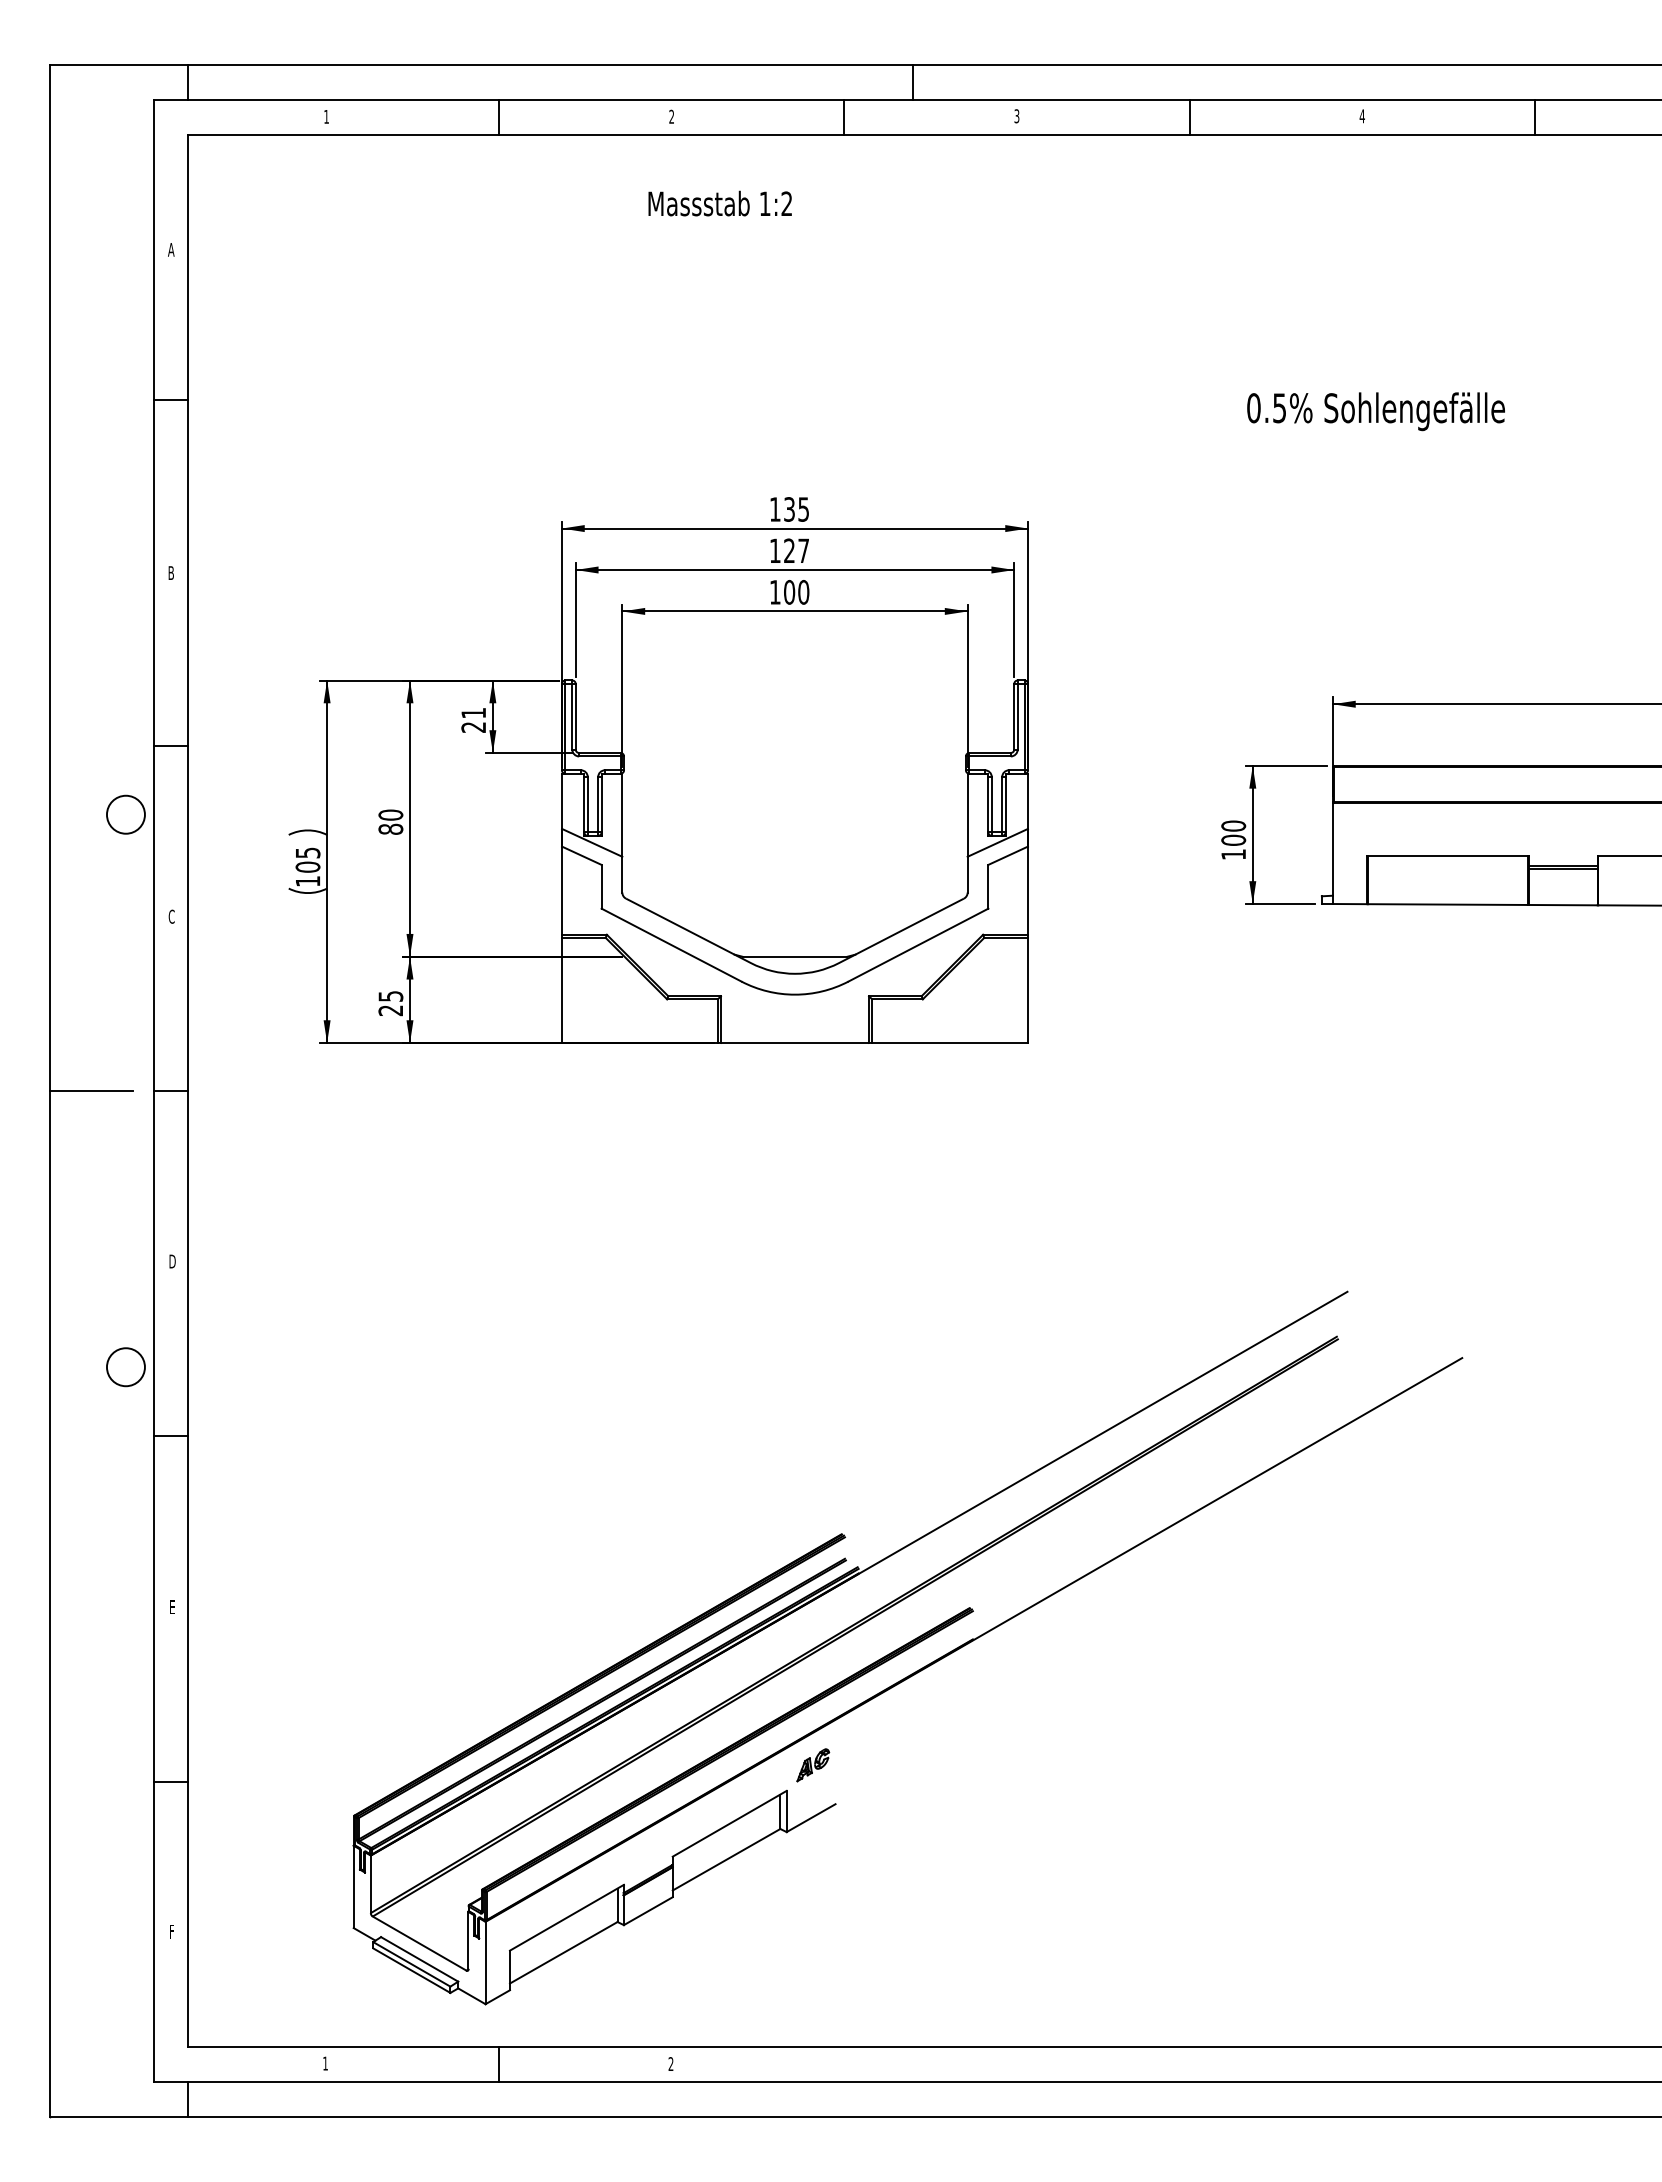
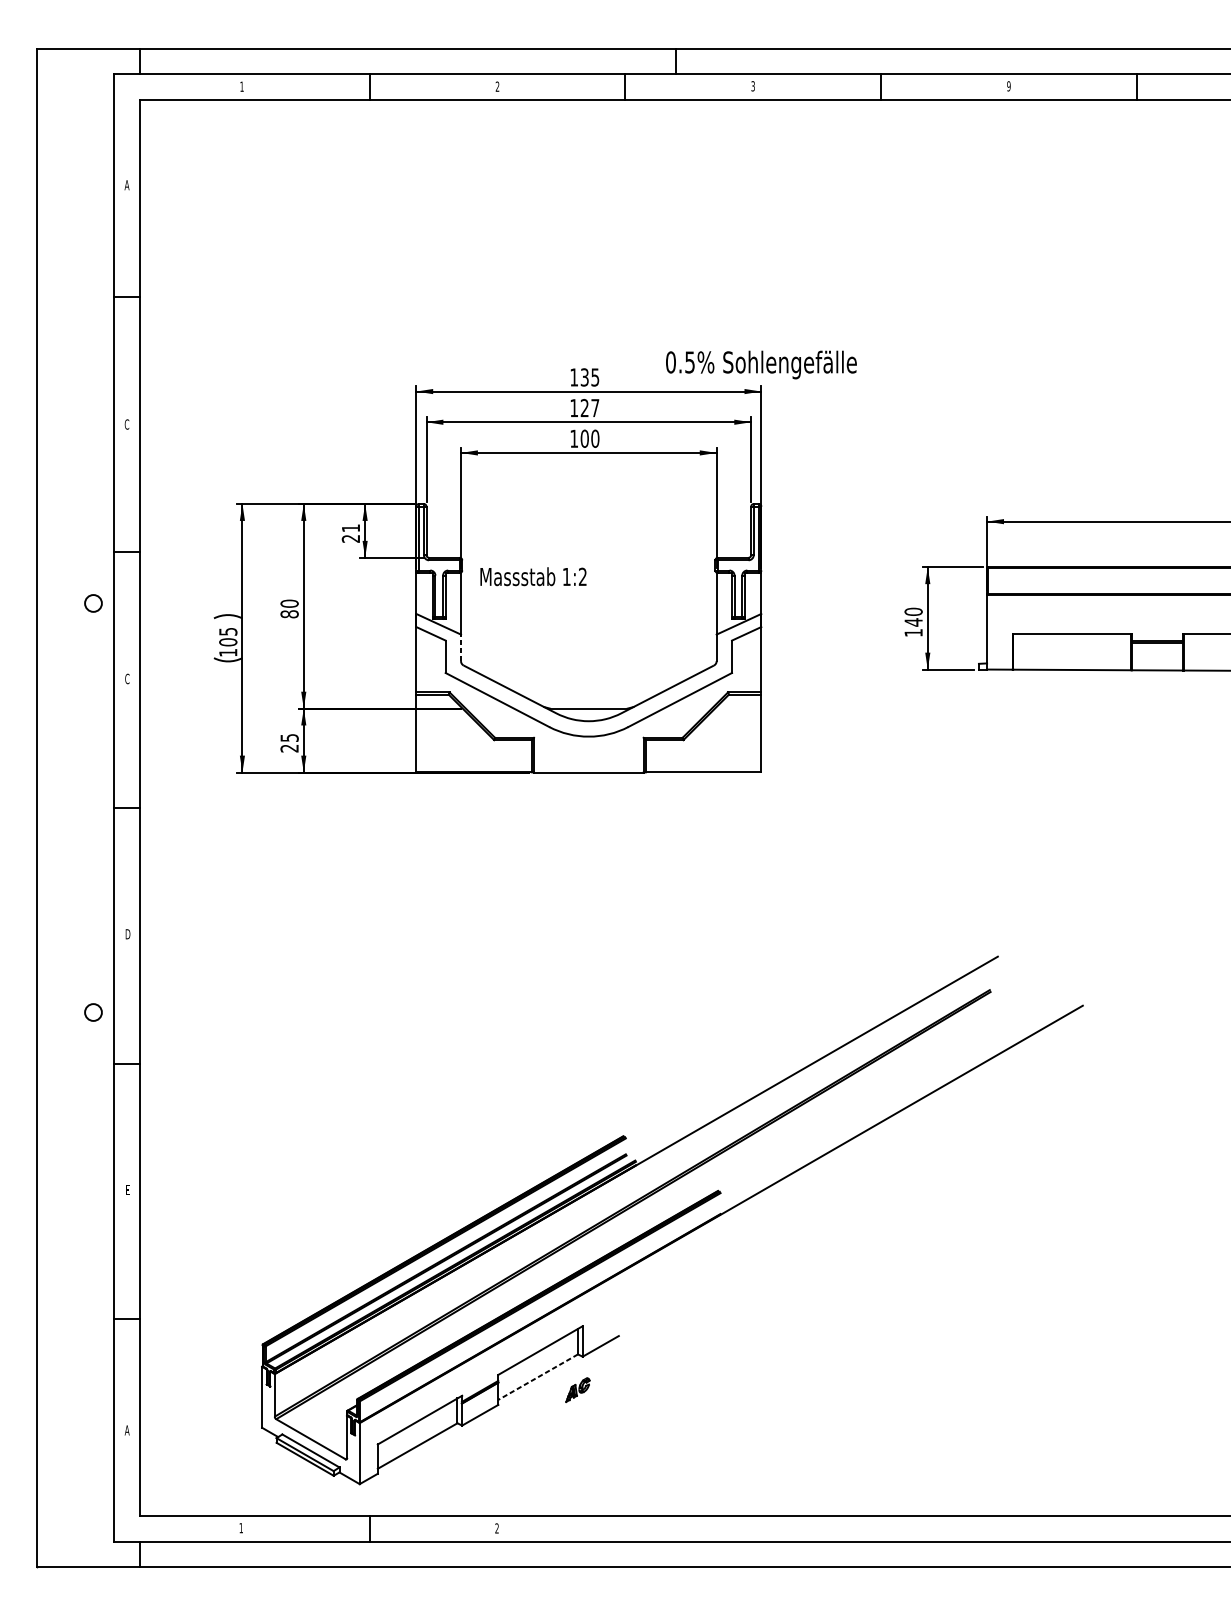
text: (1361, 116) -> (1008, 86), 4 -> 9
text: (719, 203) -> (532, 576), moved
text: (1375, 411) -> (760, 364), moved
text: (171, 573) -> (127, 424), B -> C
circle: (125, 814) -> (93, 603), size x0.6
text: (1233, 840) -> (913, 622), 100 -> 140
line: (622, 874) -> (461, 647), solid -> dashed
line: (91, 1091) -> (67, 808), removed
circle: (125, 1367) -> (93, 1012), size x0.6
part: (813, 1765) -> (578, 1390), moved
line: (726, 1859) -> (538, 1376), solid -> dashed
text: (171, 1931) -> (127, 1430), F -> A

